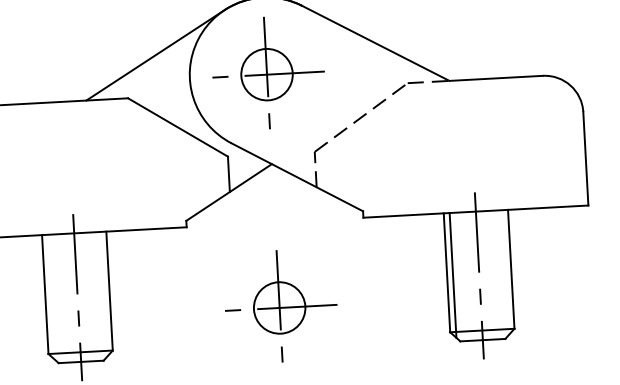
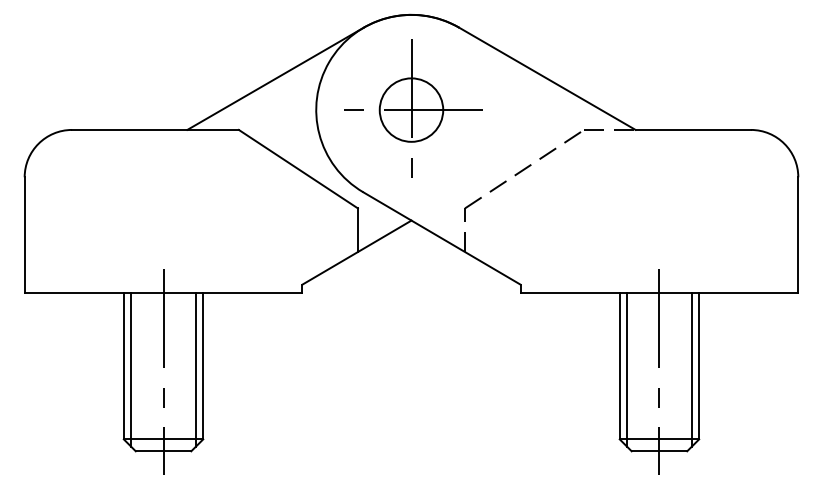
line: (505, 272) -> (691, 369), added
line: (103, 294) -> (195, 369), added
line: (51, 297) -> (131, 369), added
part: (281, 306) -> (413, 396), removed

